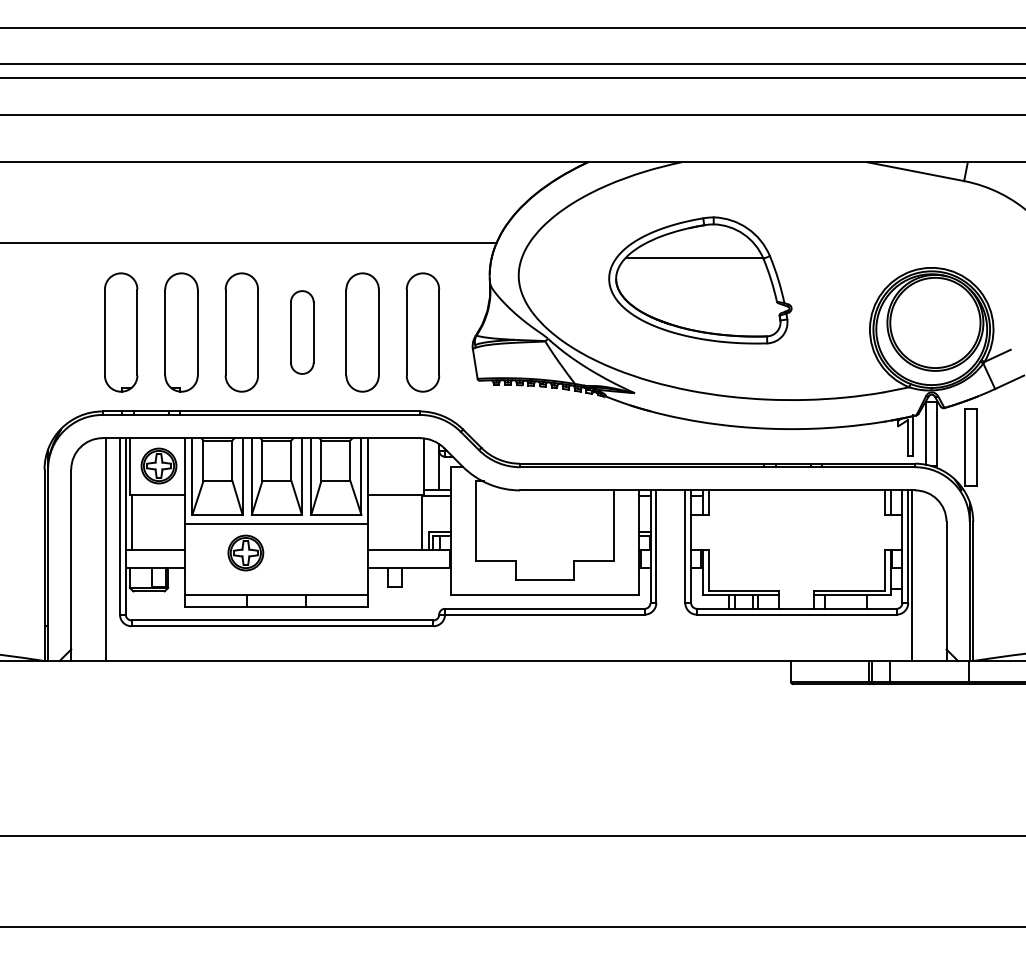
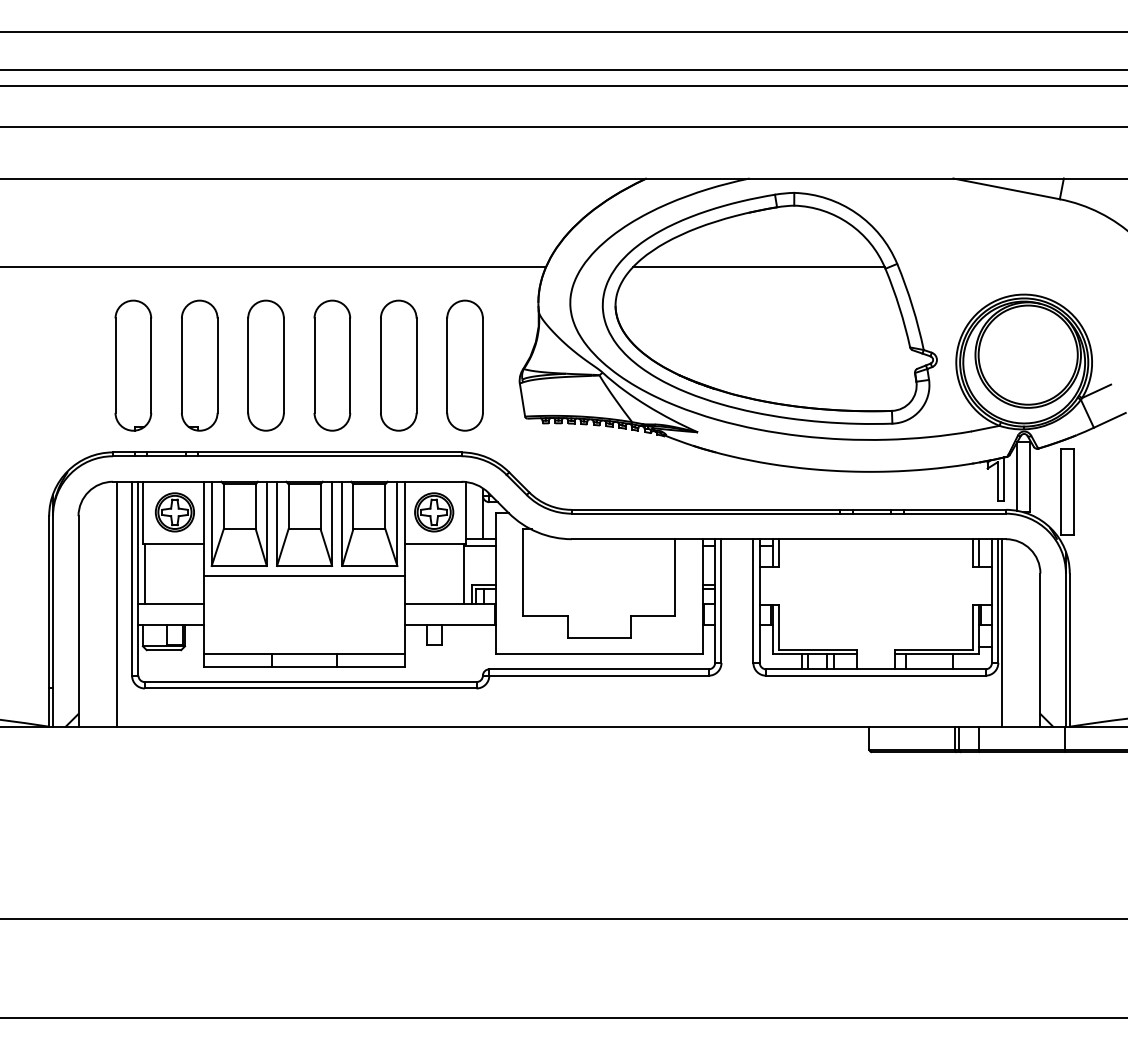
part: (700, 280) -> (770, 308), size x1.67
part: (302, 332) -> (332, 365), size x1.43
part: (245, 552) -> (433, 511), moved

